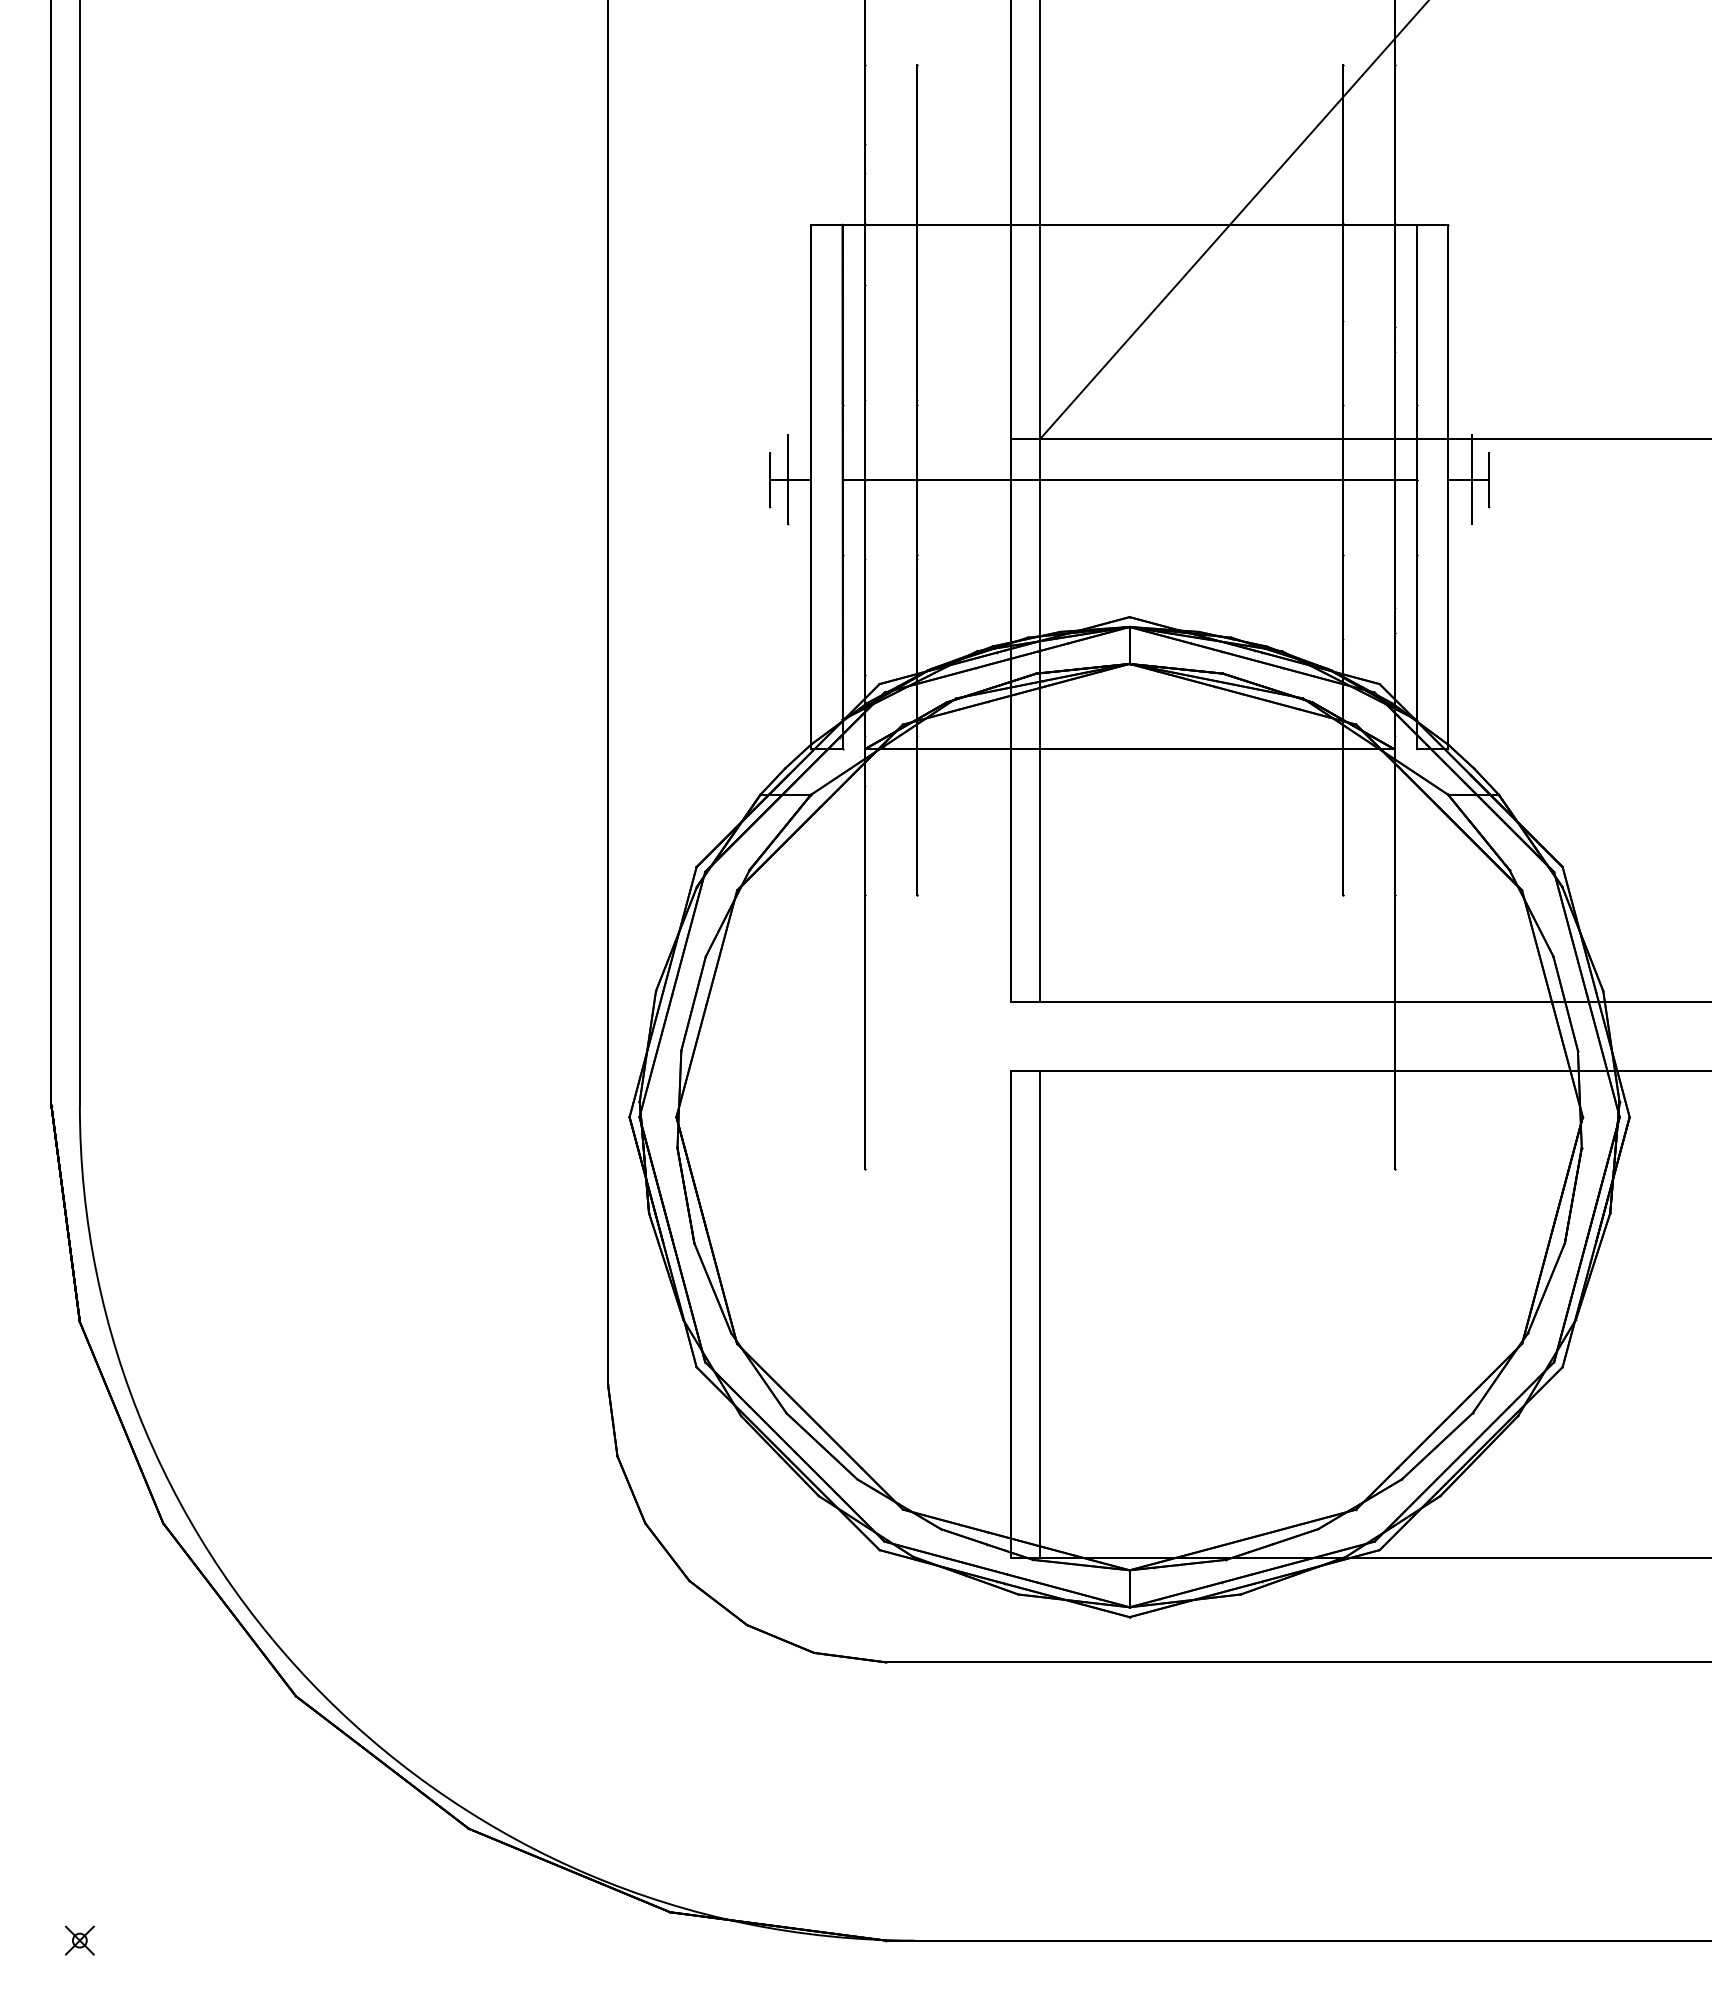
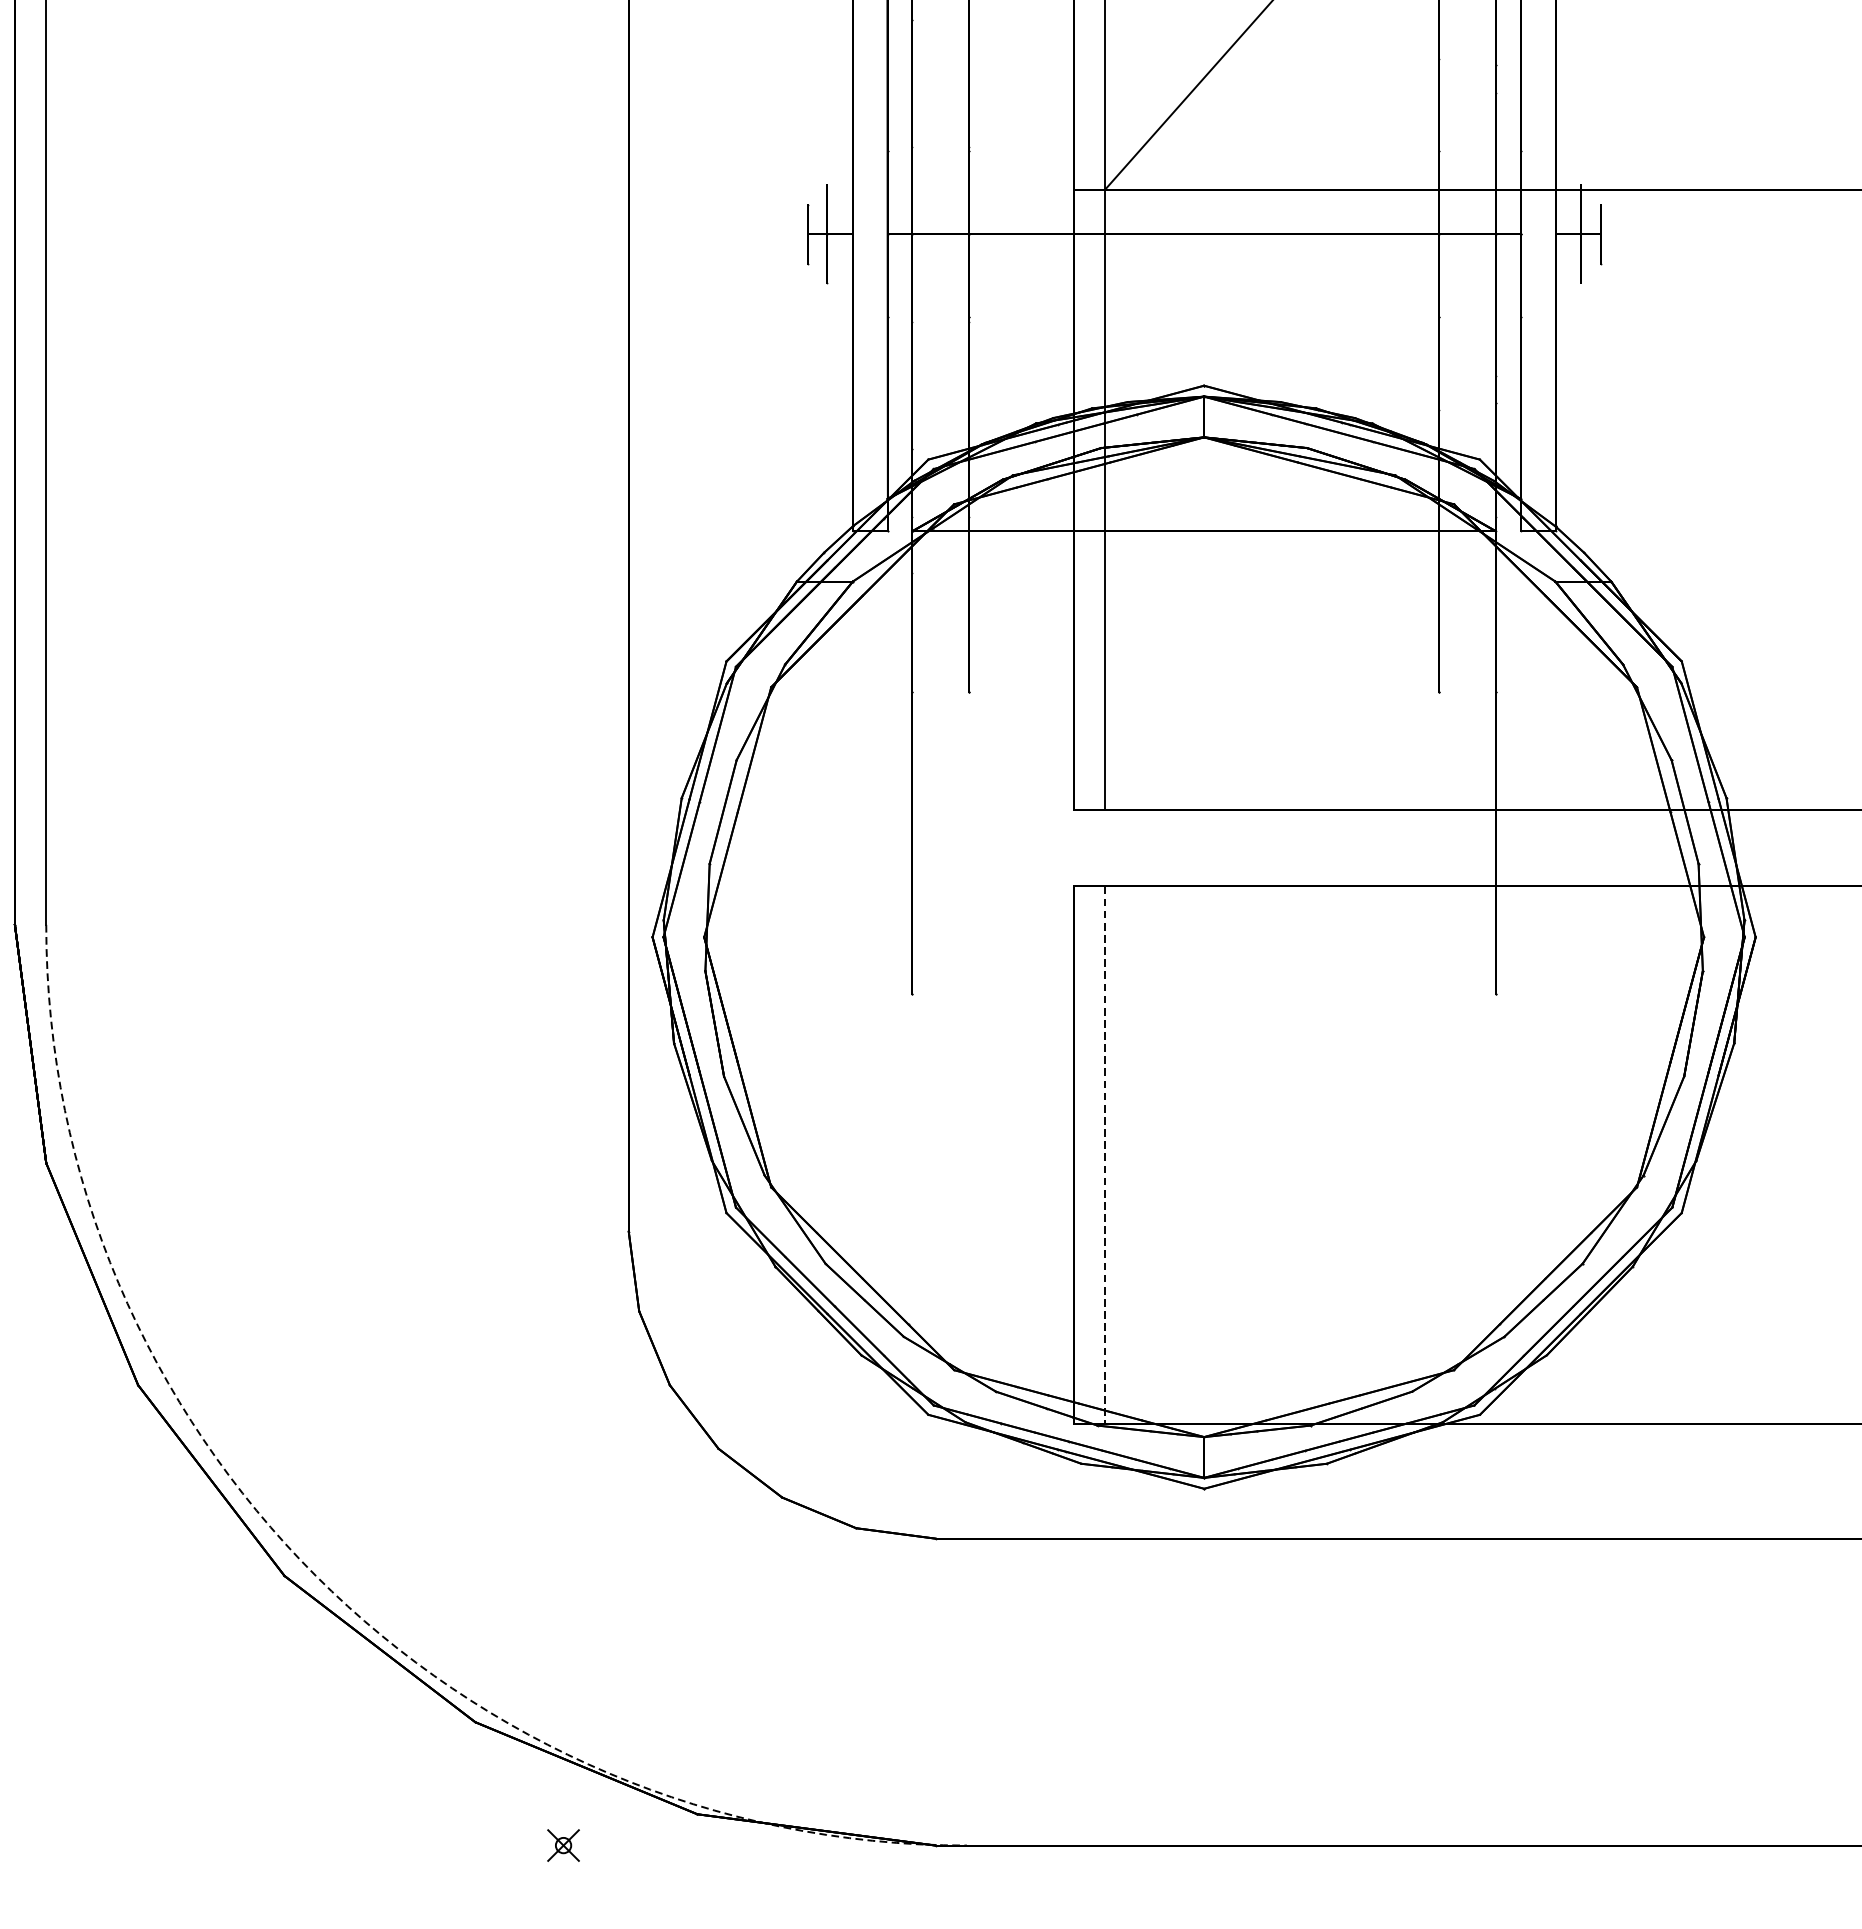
line: (1039, 1315) -> (1104, 1156), solid -> dashed
arc: (324, 1696) -> (316, 1576), solid -> dashed
part: (79, 1940) -> (563, 1845), moved

